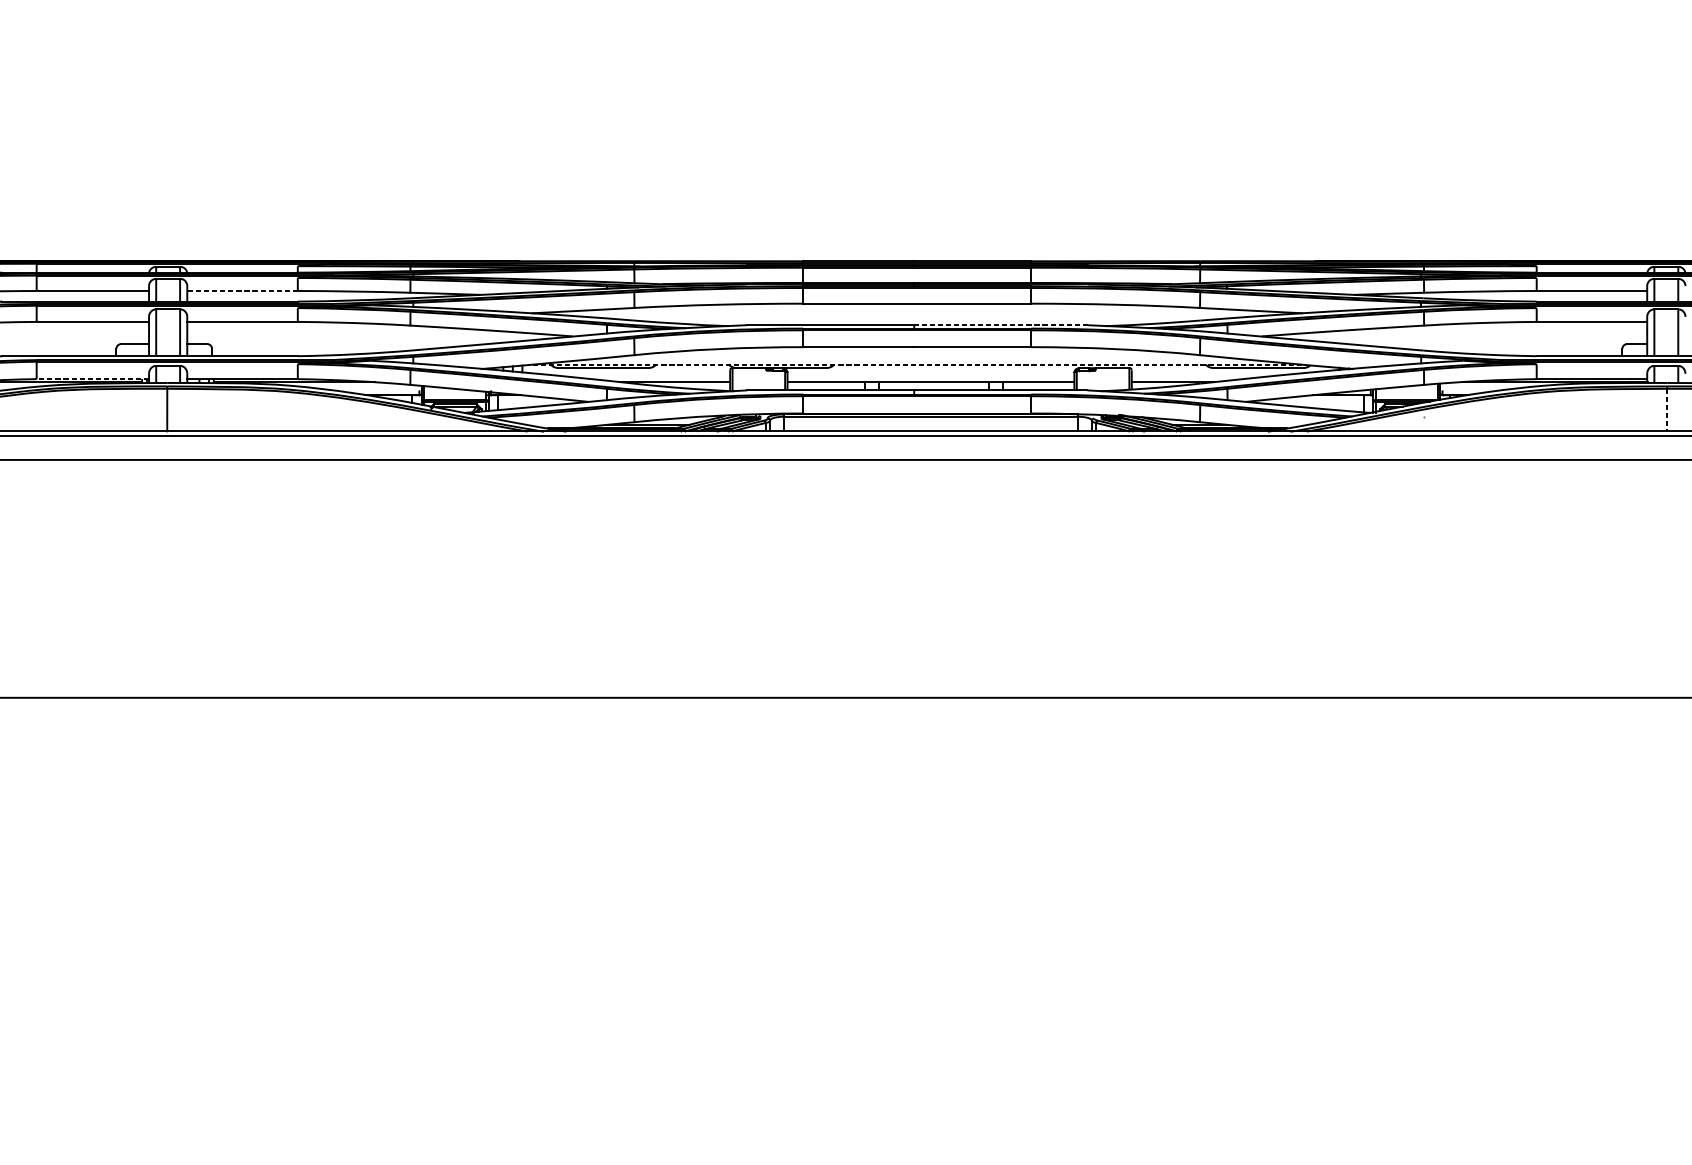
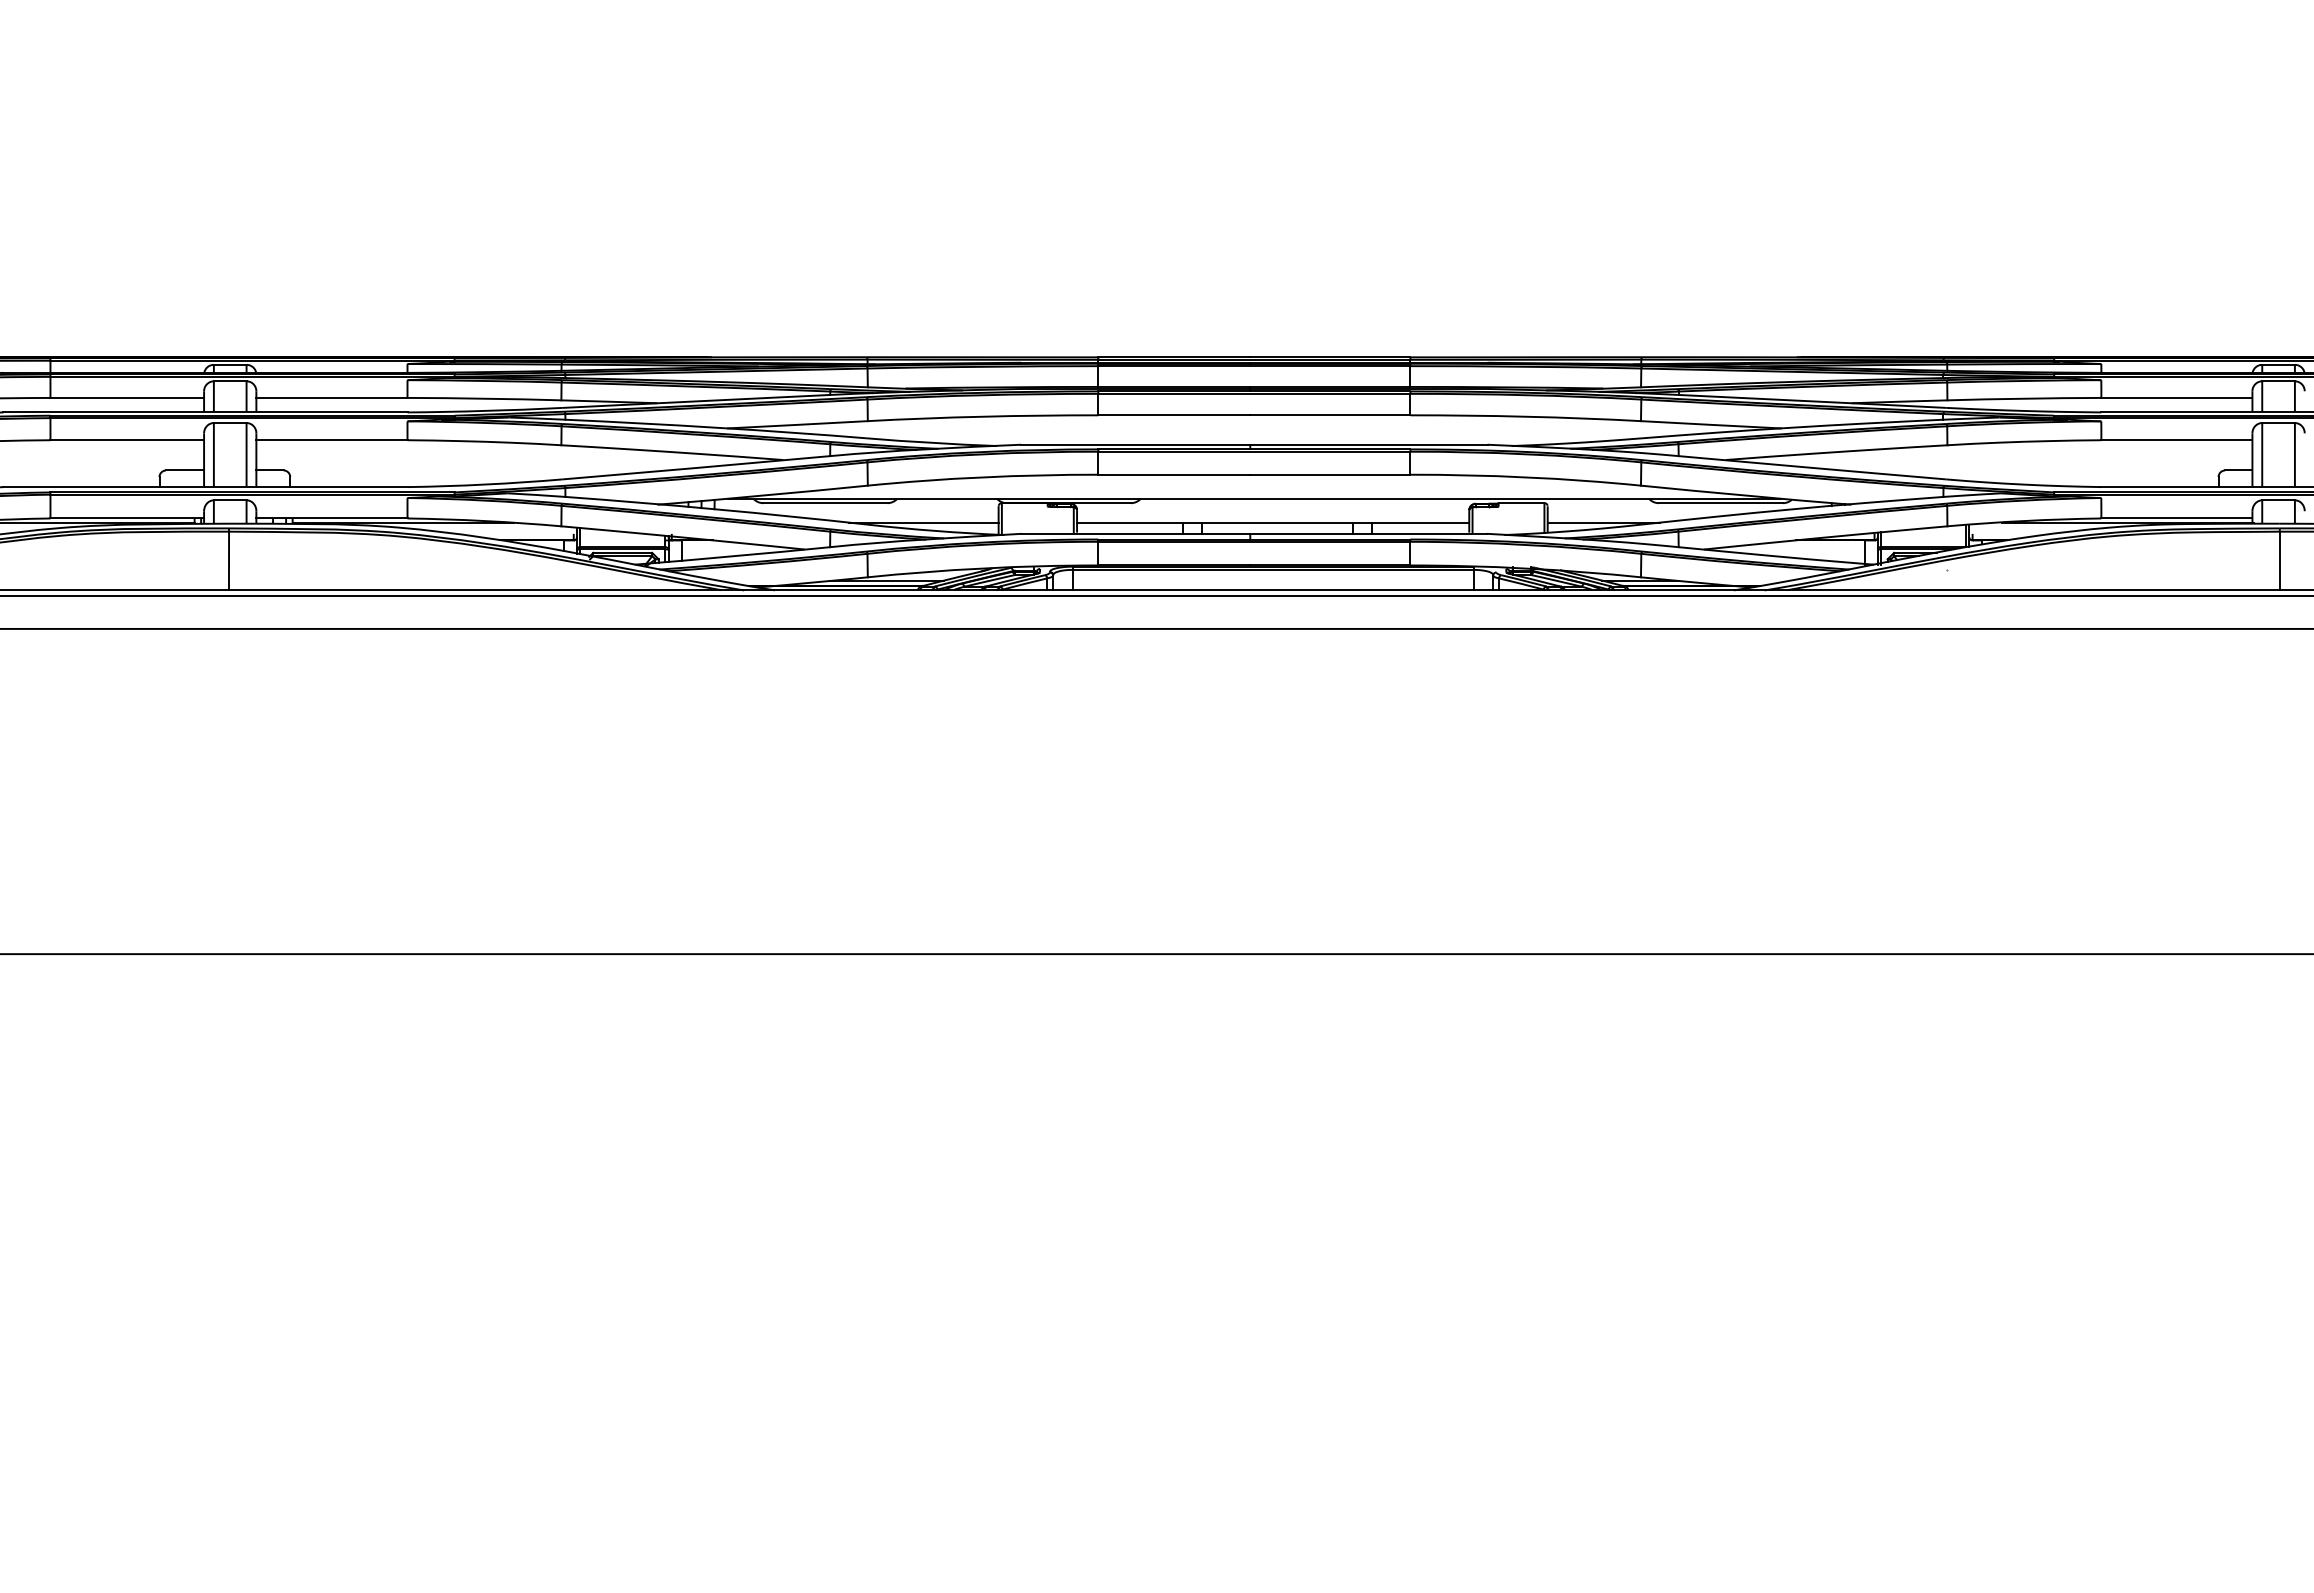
line: (242, 290) -> (331, 397), dashed -> solid
line: (1000, 325) -> (1368, 444), dashed -> solid
line: (916, 364) -> (1253, 498), dashed -> solid
line: (93, 379) -> (127, 518), dashed -> solid
line: (1666, 410) -> (2279, 561), dashed -> solid

